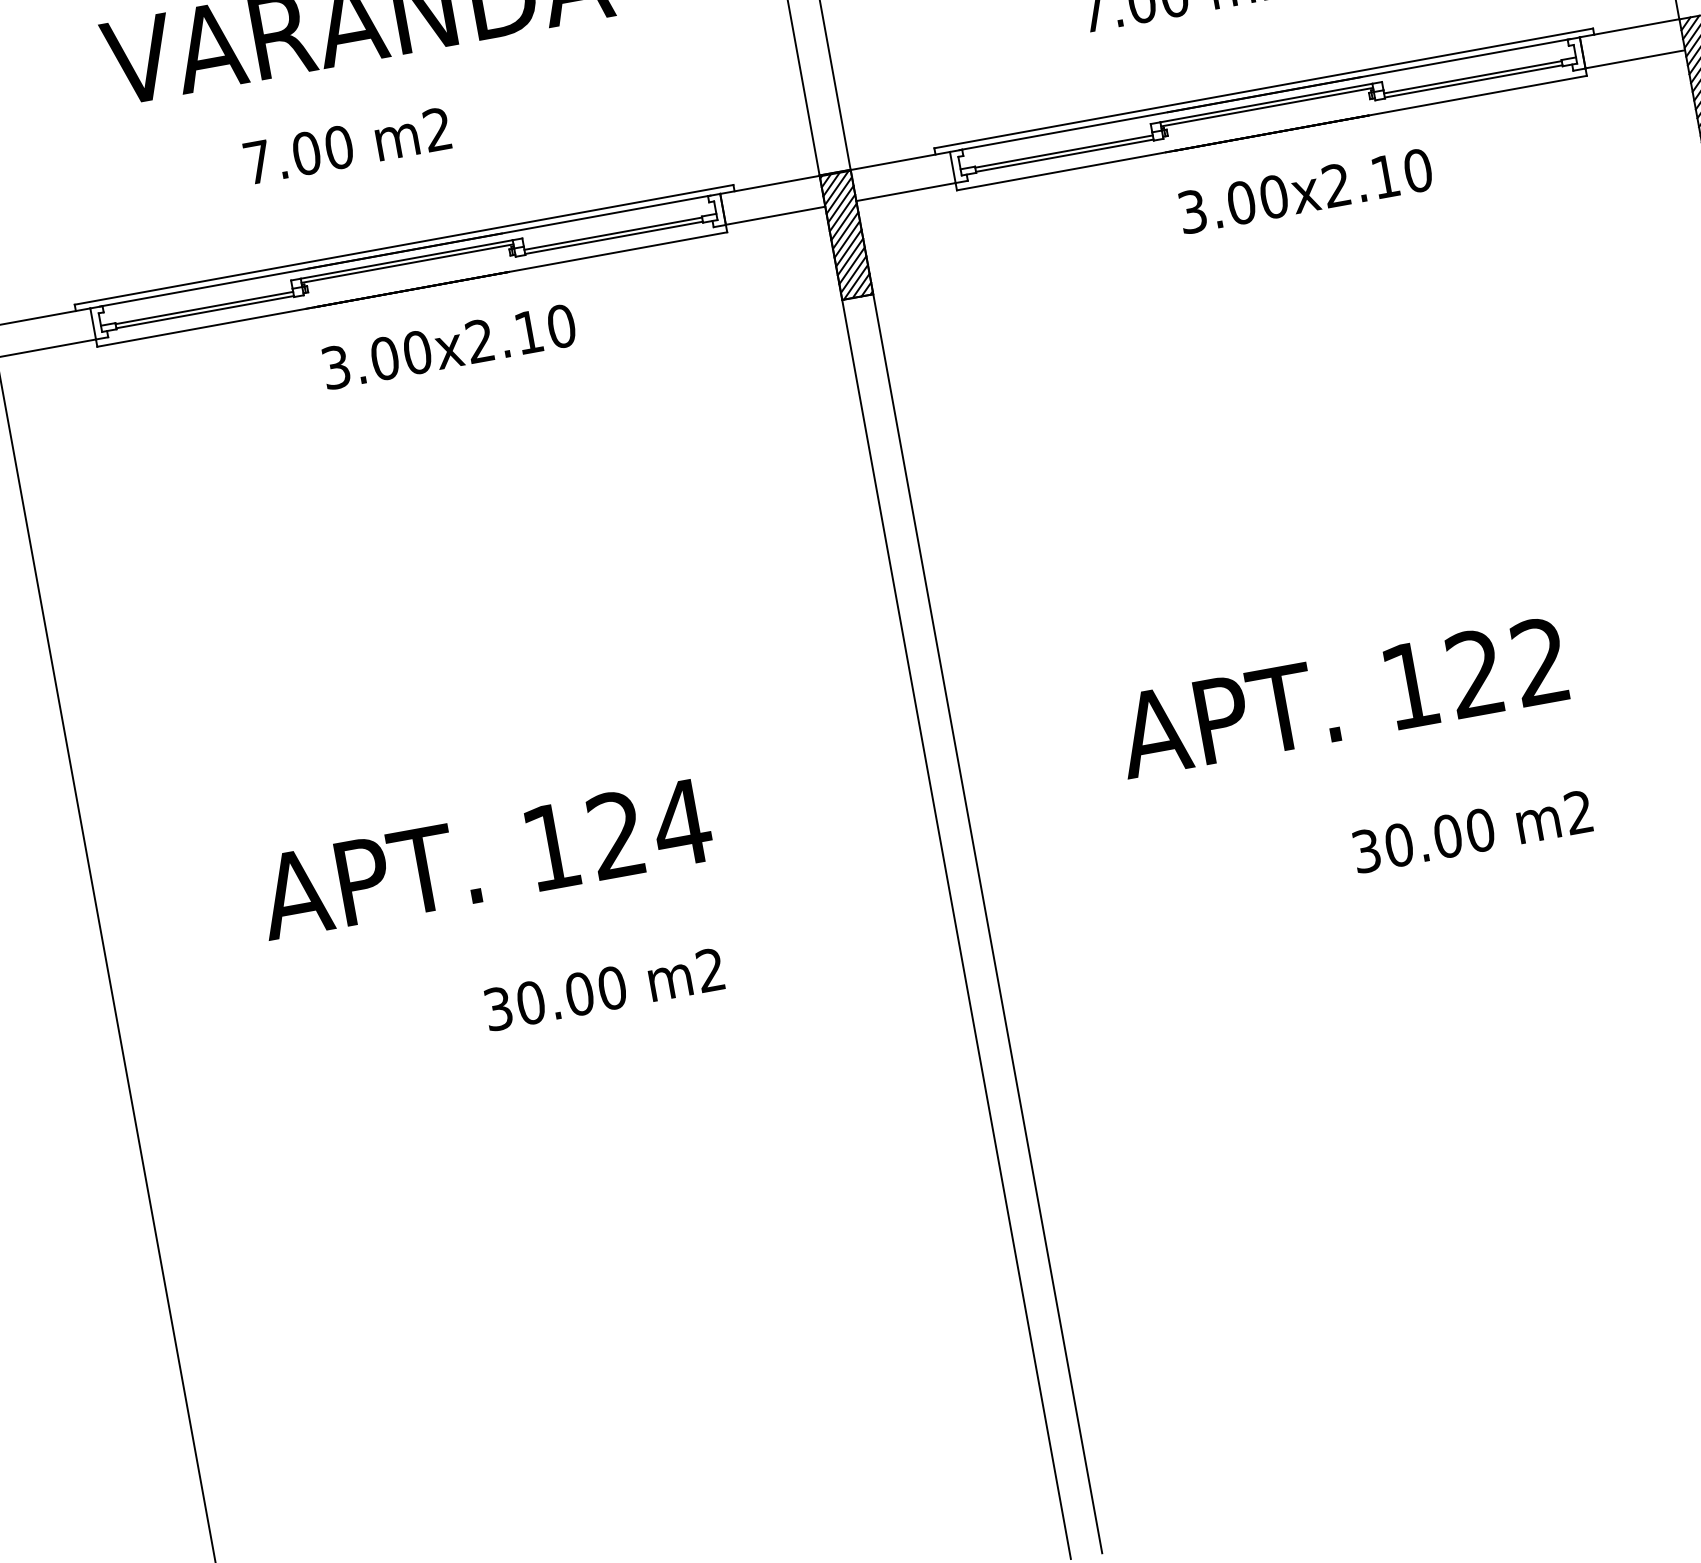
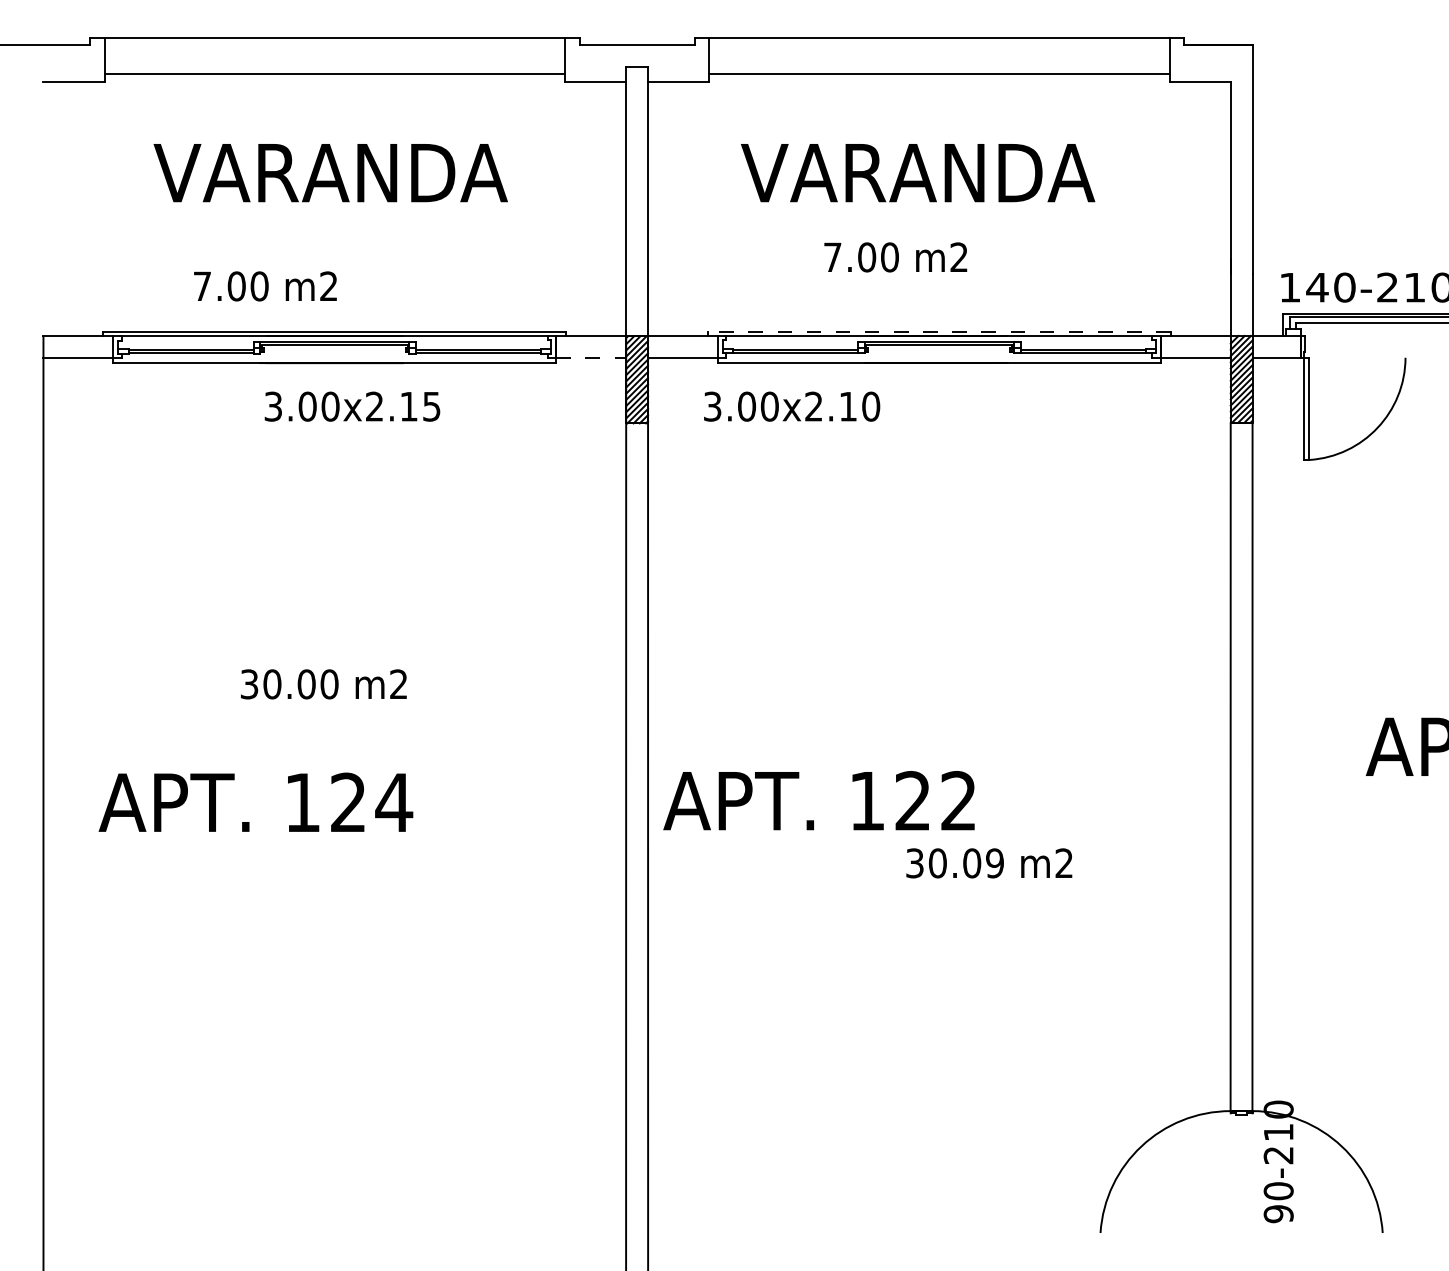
line: (1264, 88) -> (939, 331), solid -> dashed
text: (347, 146) -> (265, 286), moved
text: (1306, 190) -> (792, 406), moved
line: (775, 215) -> (591, 357), solid -> dashed
text: (560, 326) -> (431, 406), 3.00x2.10 -> 3.00x2.15
text: (1340, 697) -> (818, 800), moved
text: (1481, 830) -> (995, 863), 30.00 -> 30.09
text: (484, 857) -> (255, 801), moved
text: (603, 989) -> (323, 684), moved

